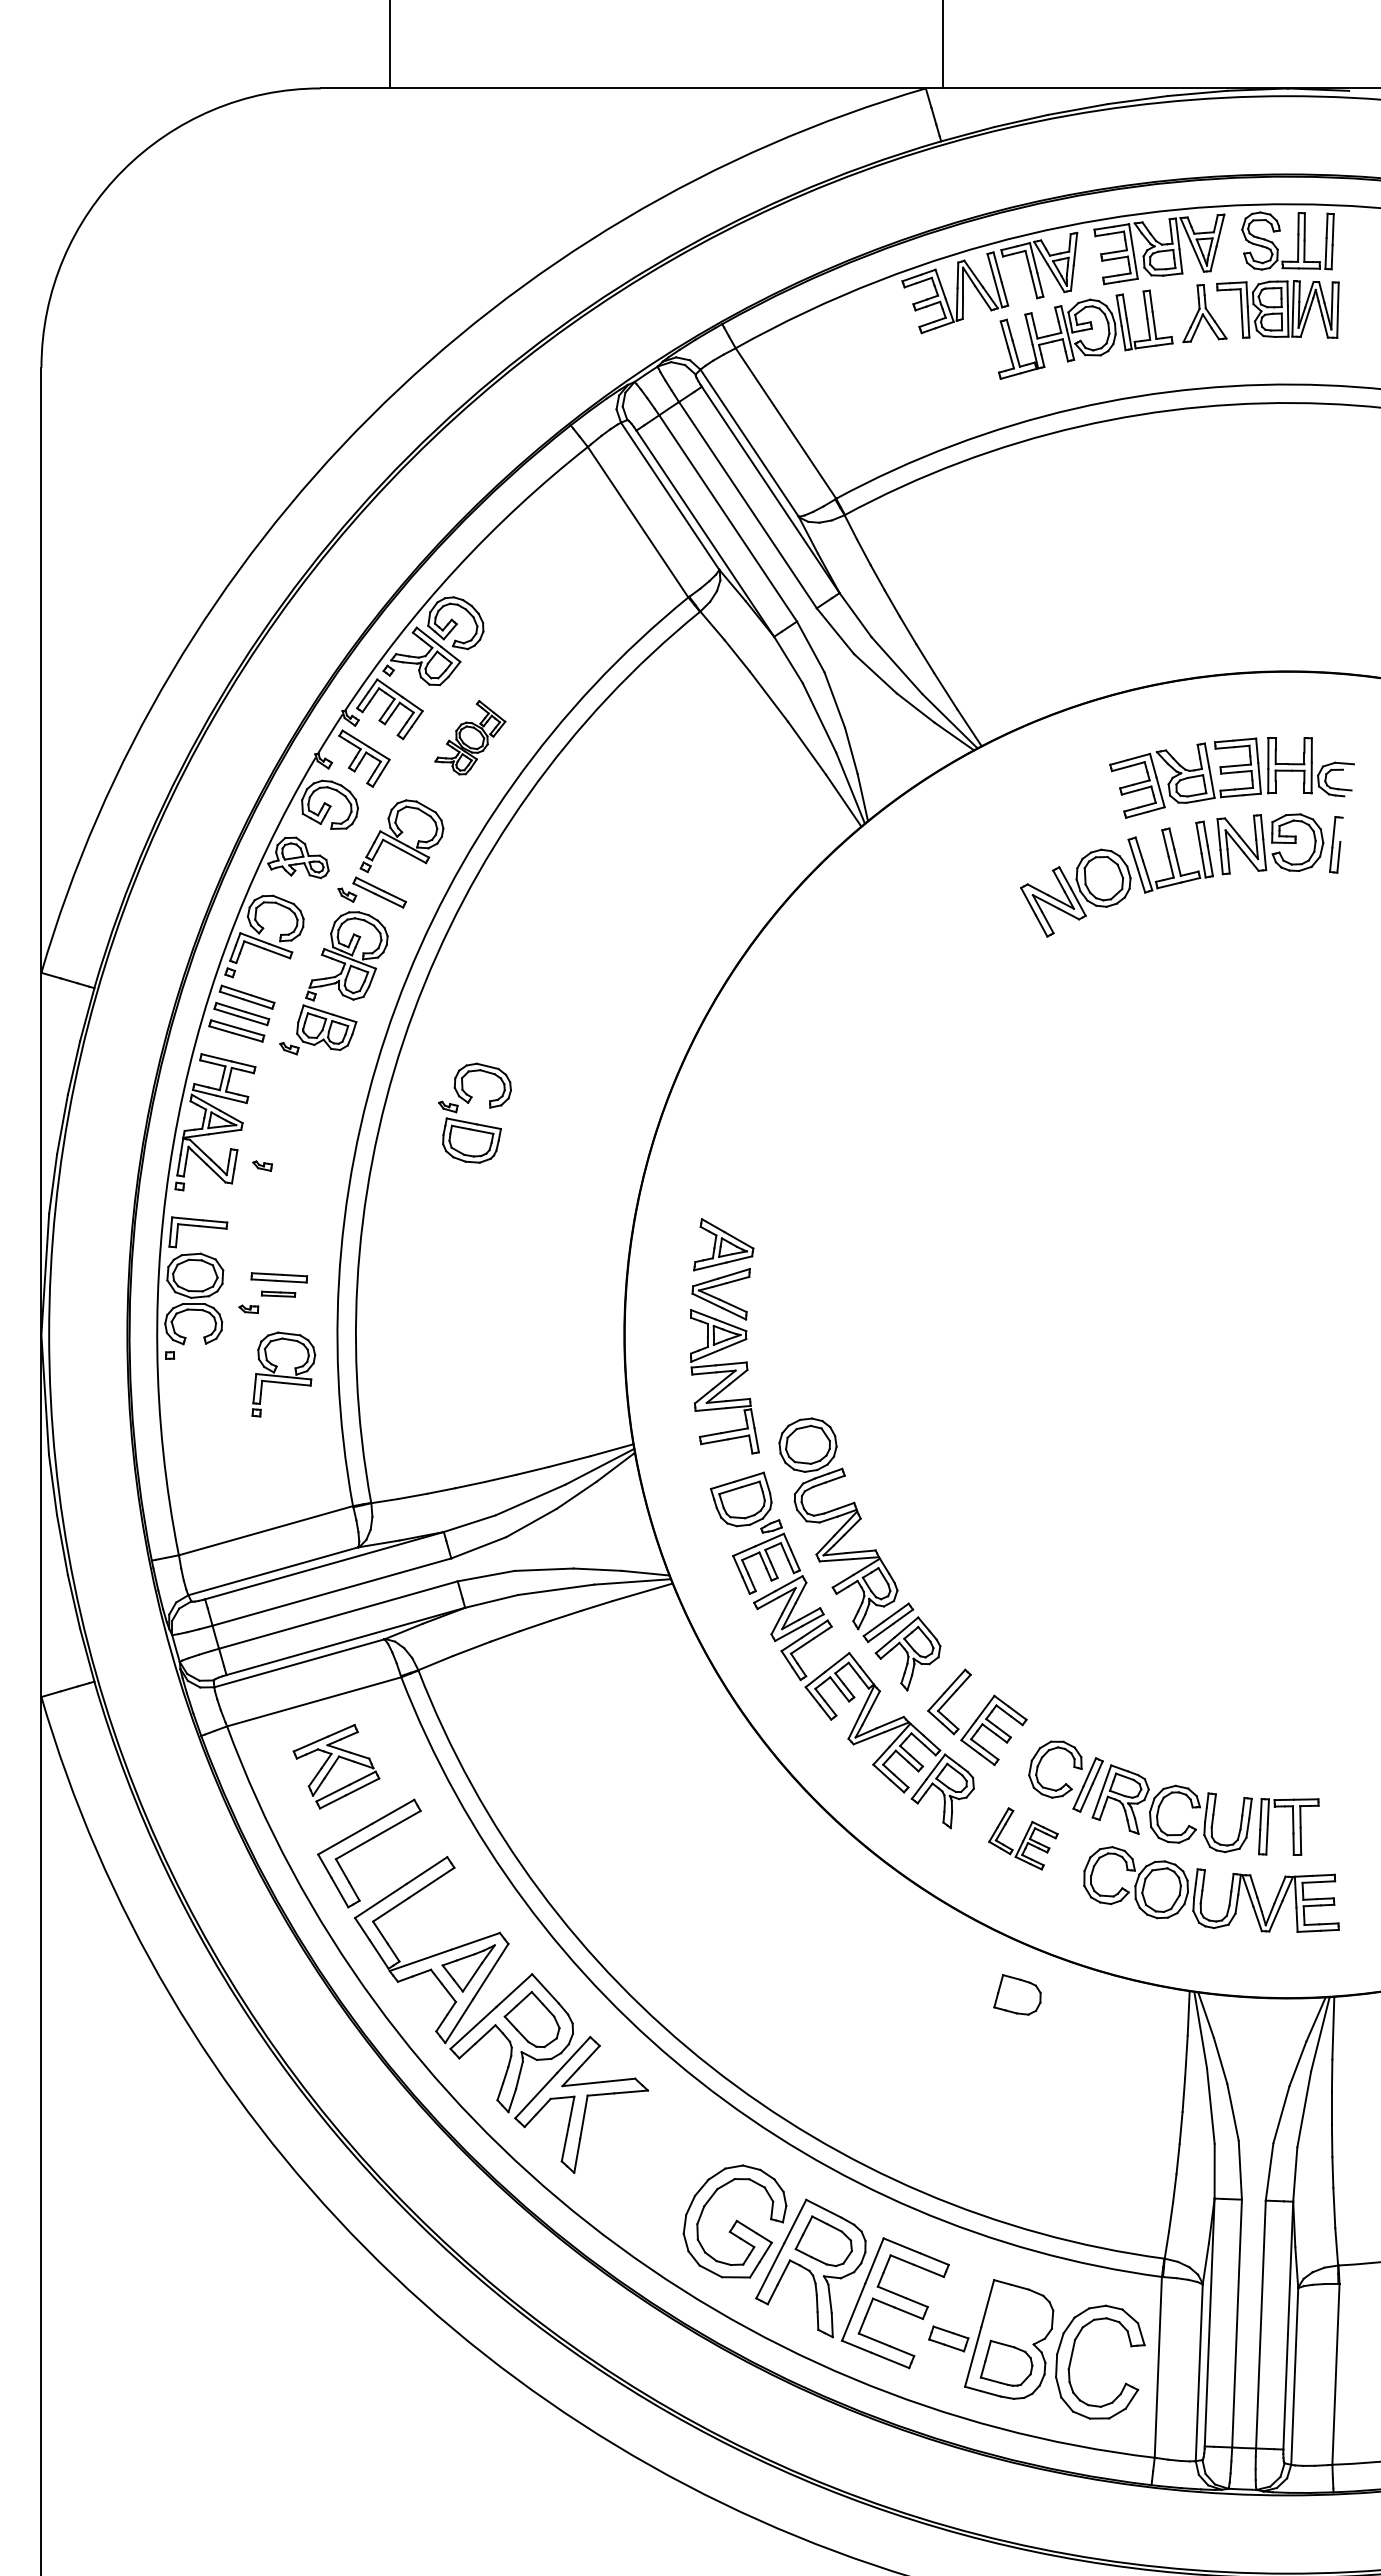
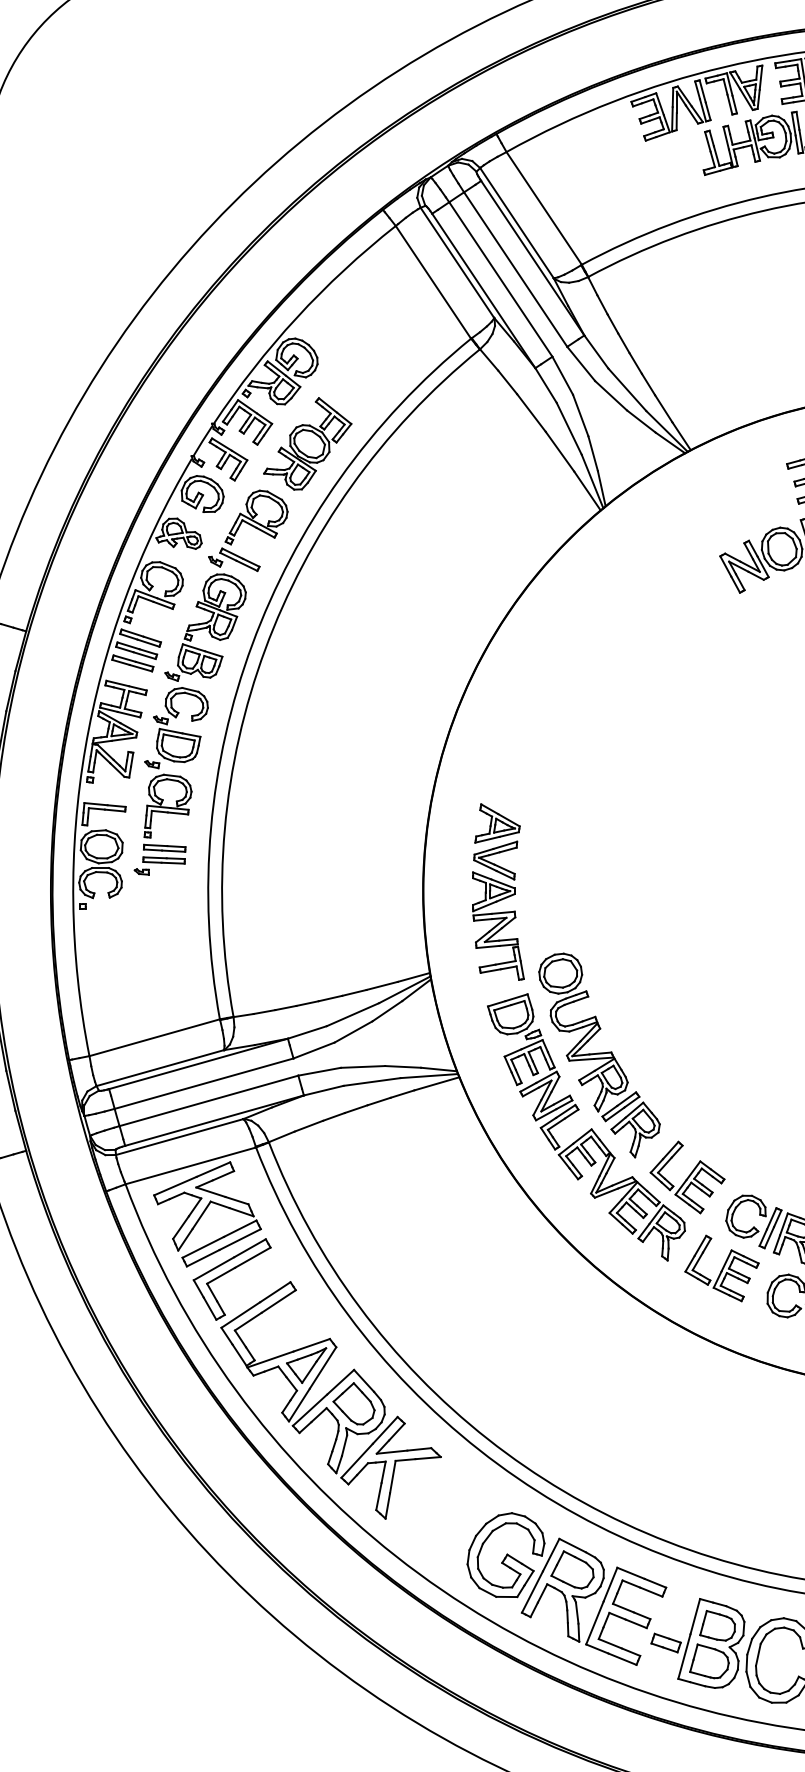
part: (470, 737) -> (307, 443), size x1.67
part: (473, 1122) -> (179, 731), moved
part: (278, 1294) -> (164, 860), size x1.67
part: (283, 1374) -> (167, 806), moved
part: (336, 1766) -> (207, 1214), size x1.67
part: (1023, 1838) -> (722, 1268), size x1.43
part: (1017, 1994) -> (717, 1625), moved

